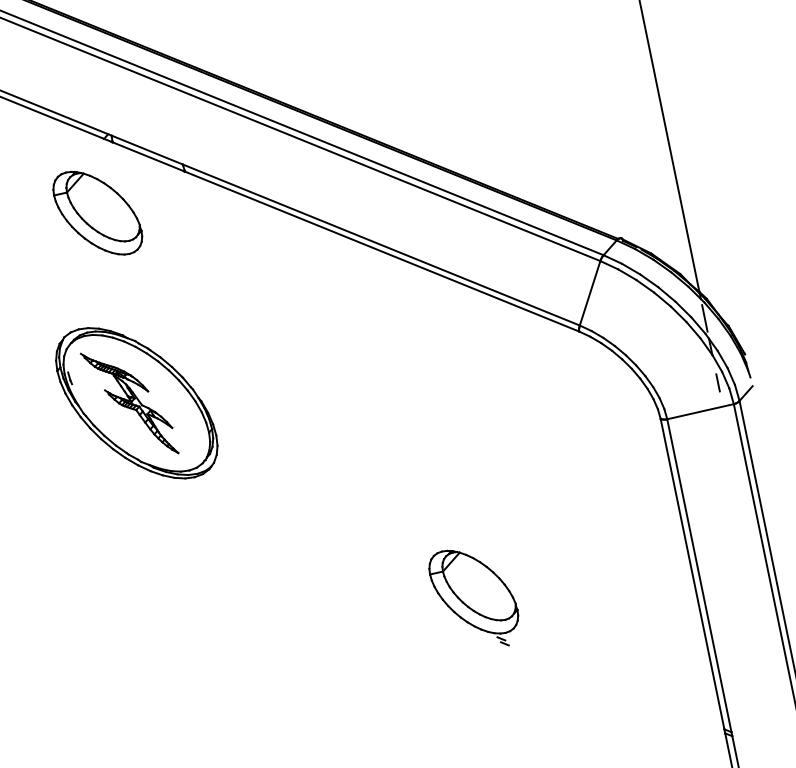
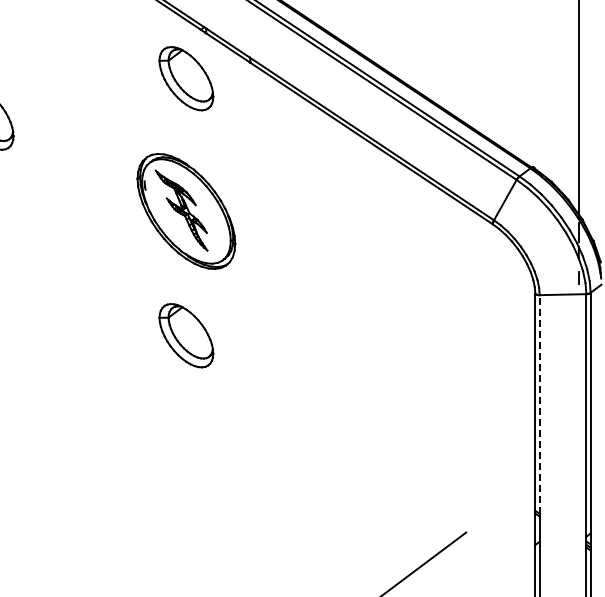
line: (698, 574) -> (539, 403), solid -> dashed
part: (173, 580) -> (186, 335), added
part: (475, 597) -> (386, 388), removed

